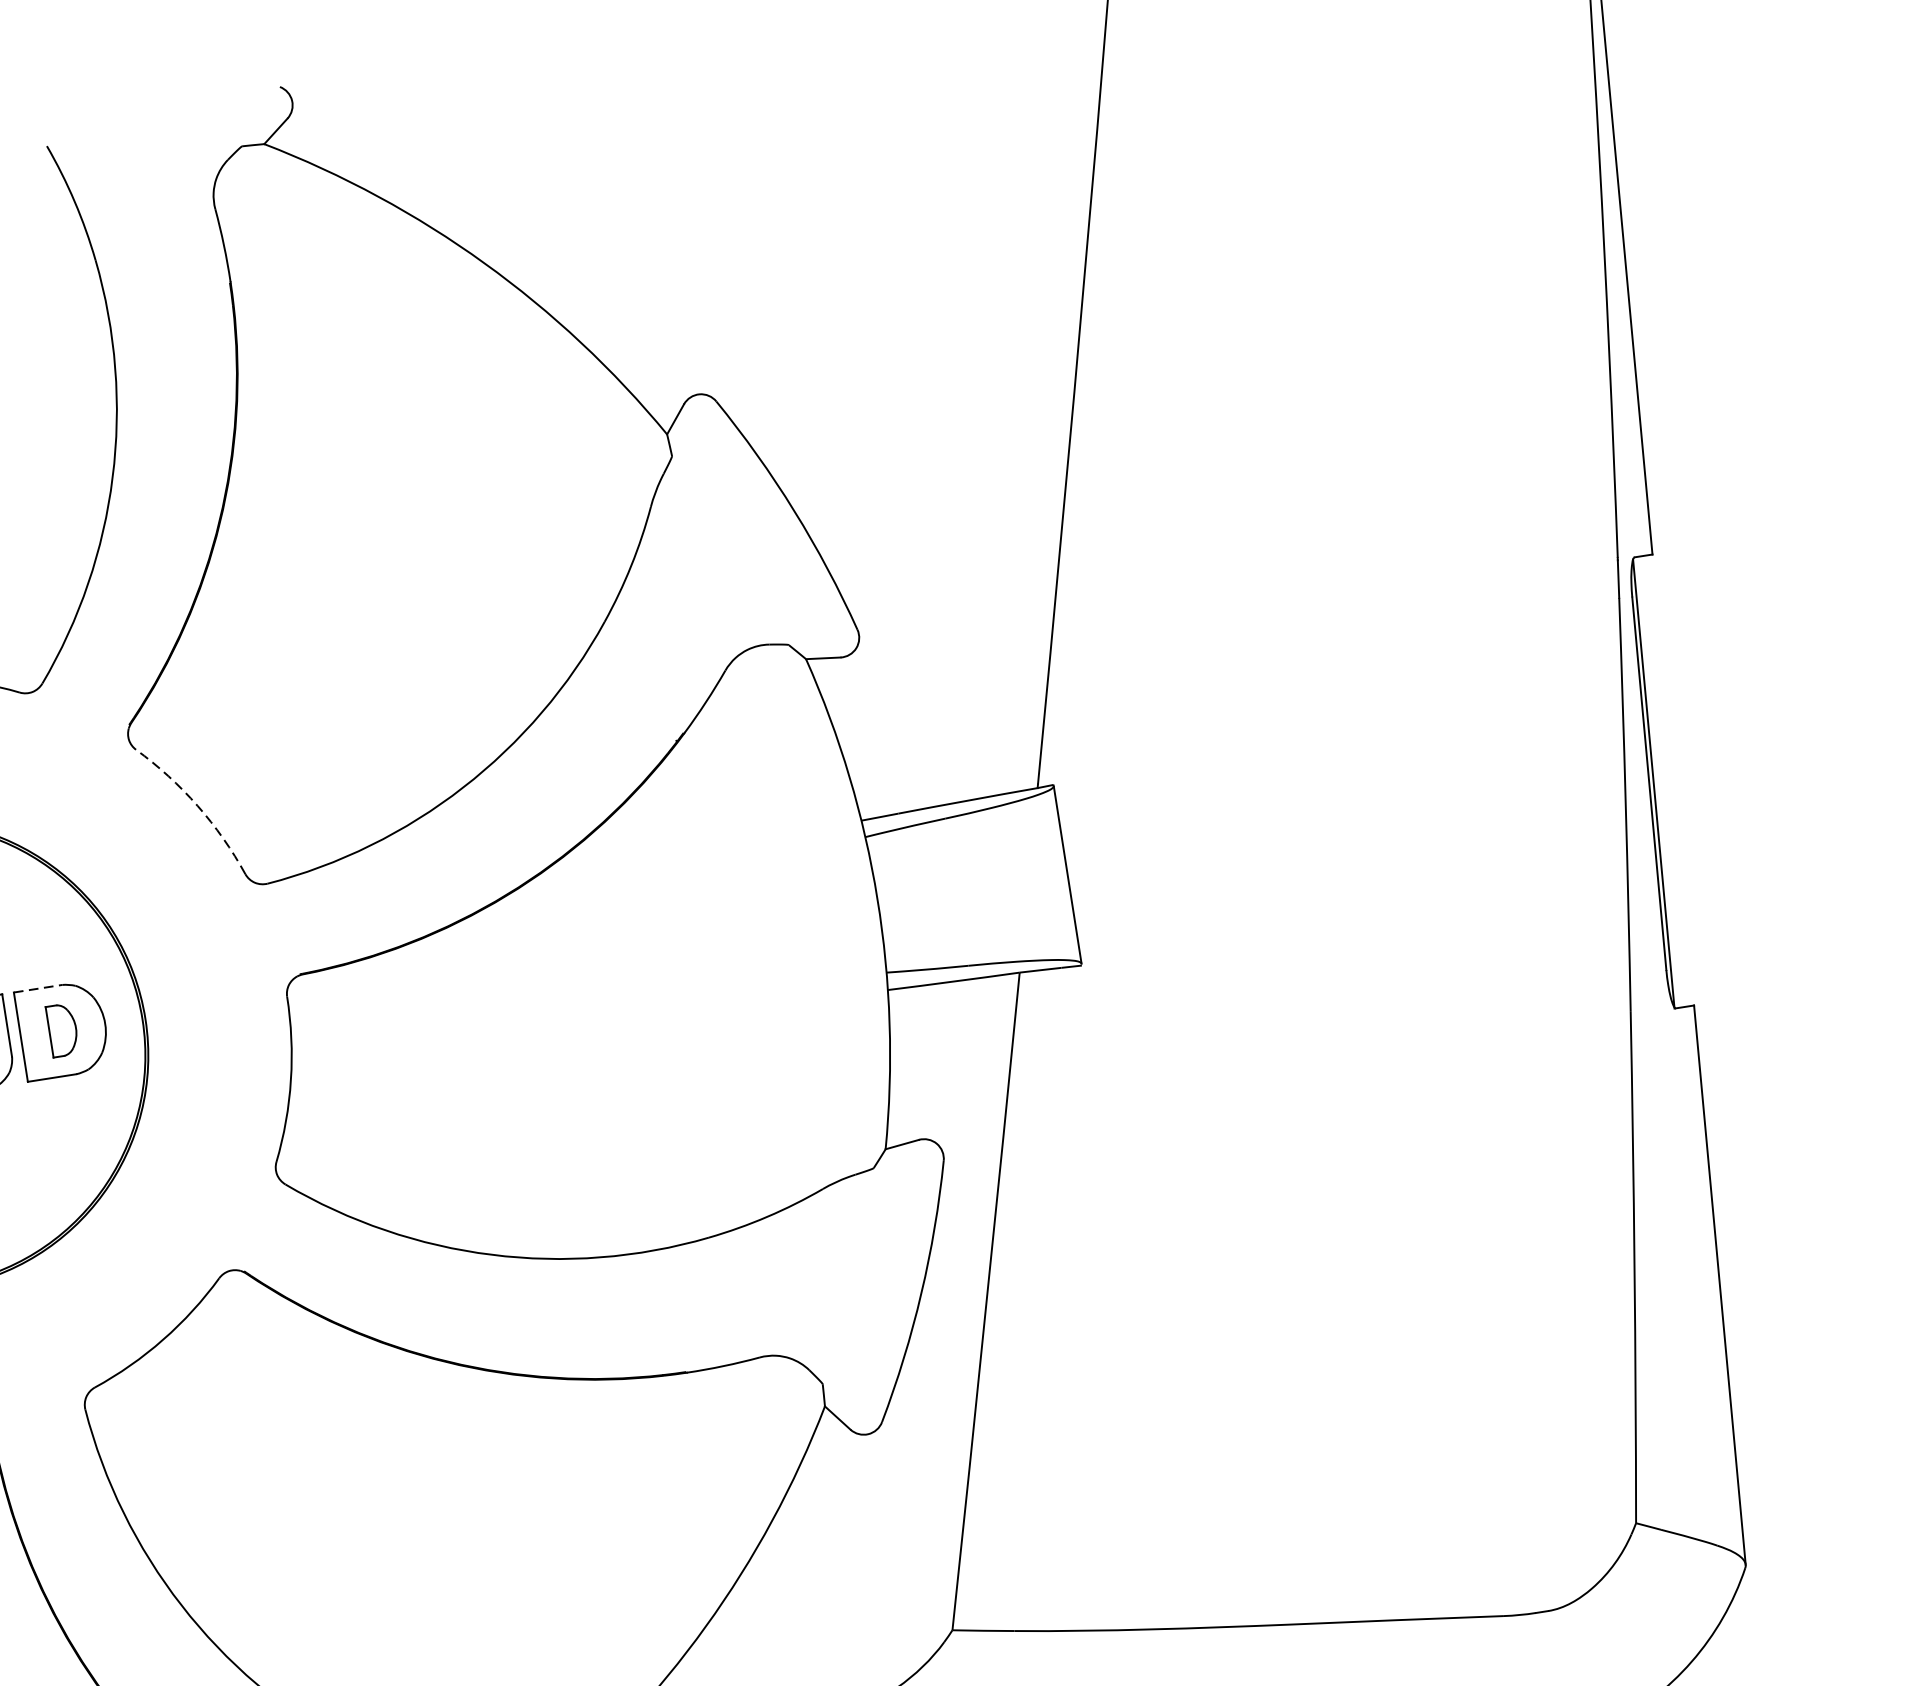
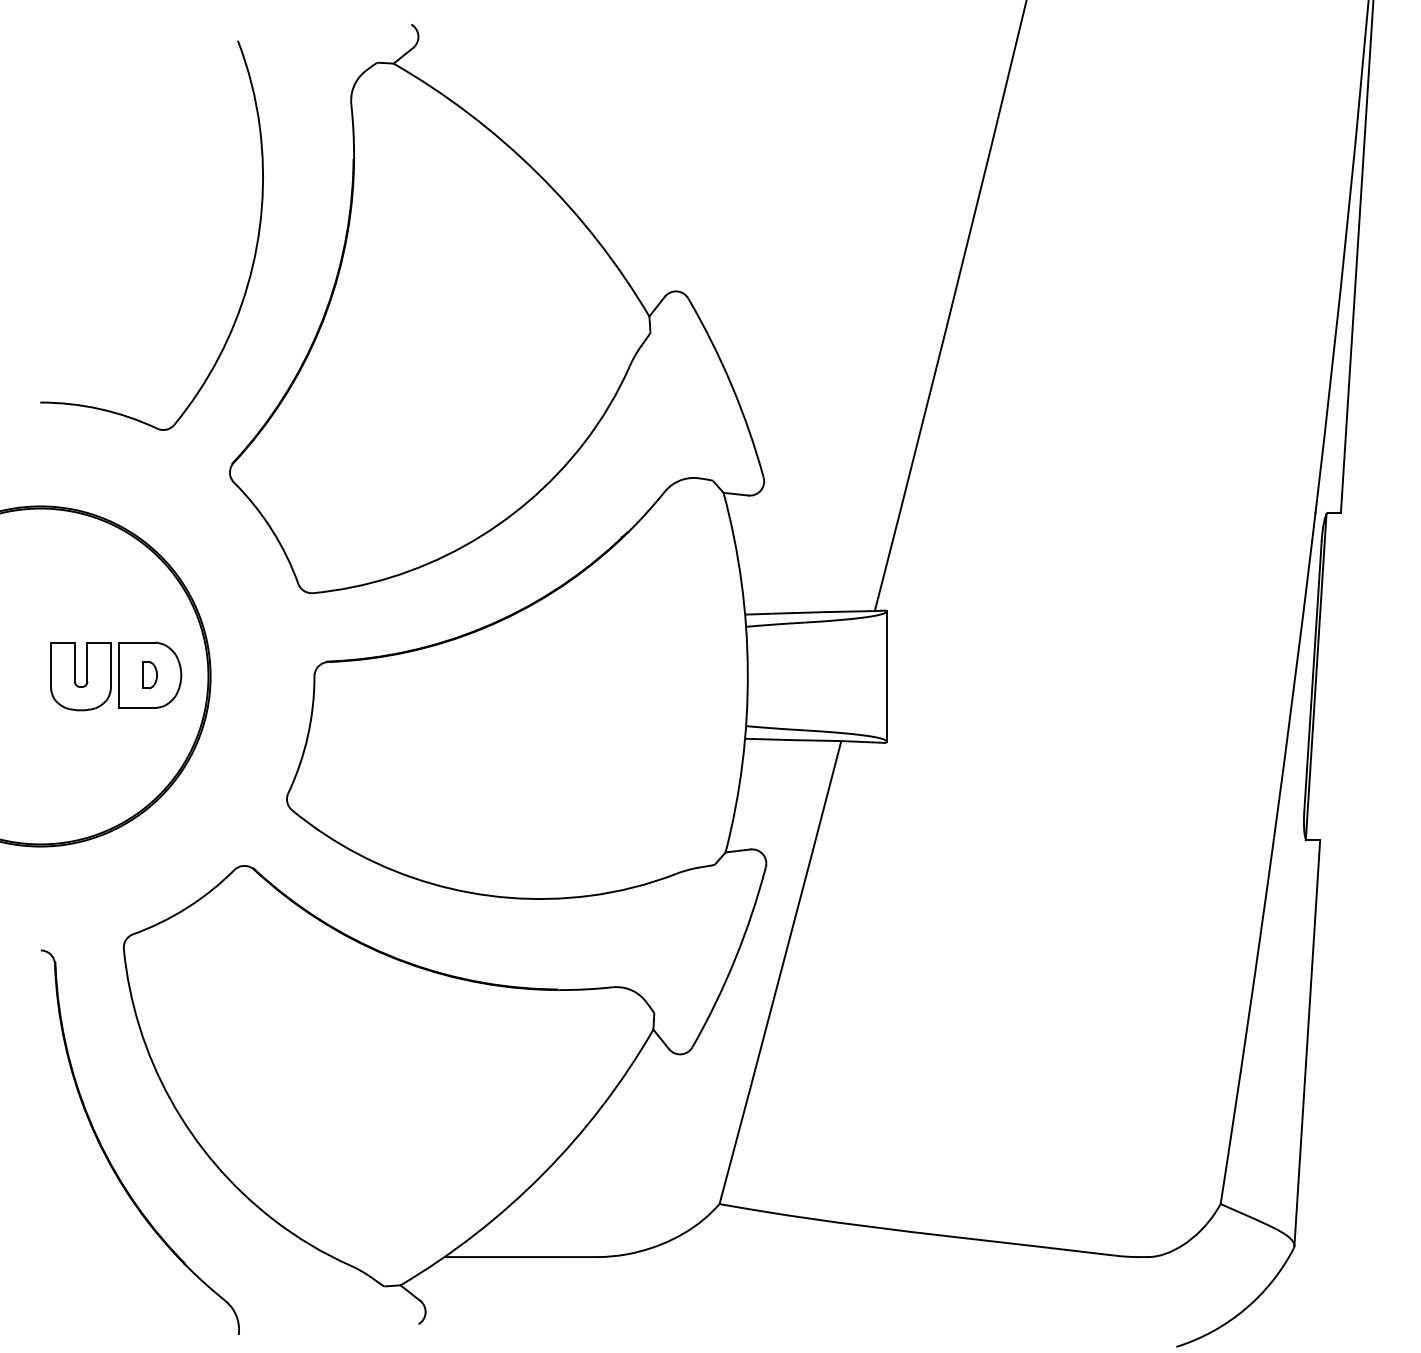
arc: (197, 805) -> (271, 529), dashed -> solid
line: (38, 988) -> (137, 642), dashed -> solid
part: (61, 1030) -> (149, 675), size x0.71

